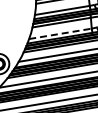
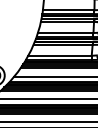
line: (60, 33) -> (60, 55), dashed -> solid

